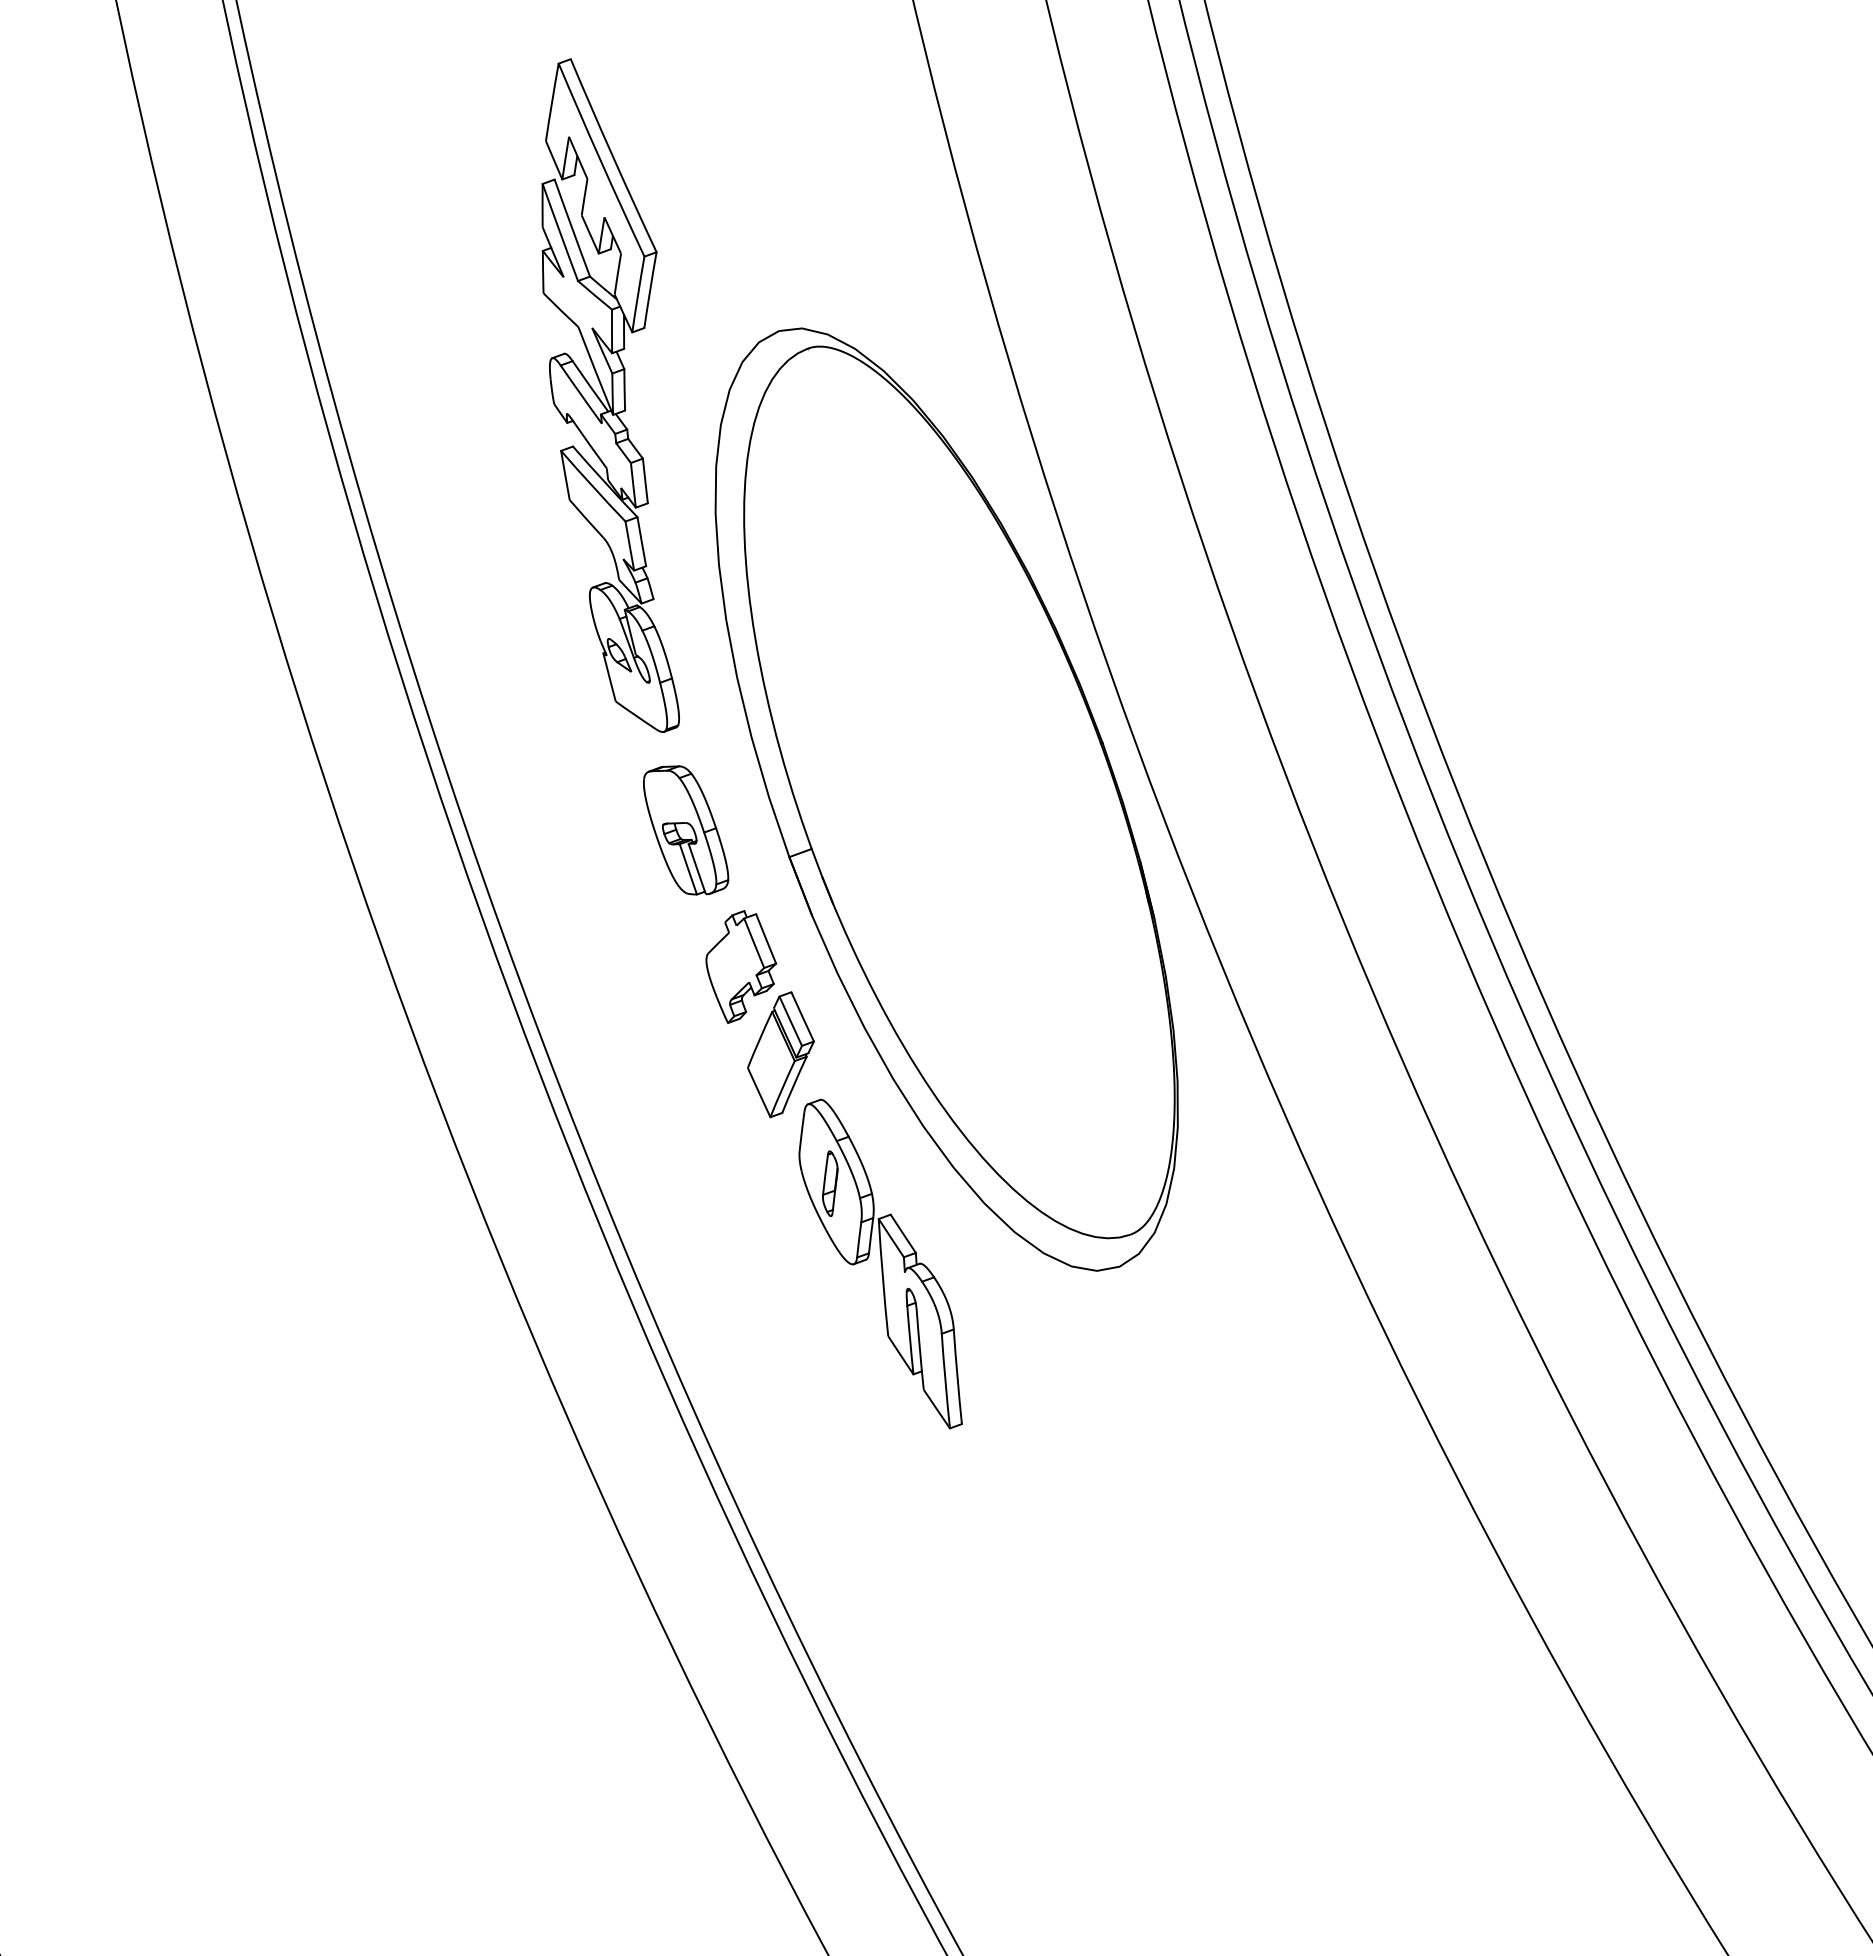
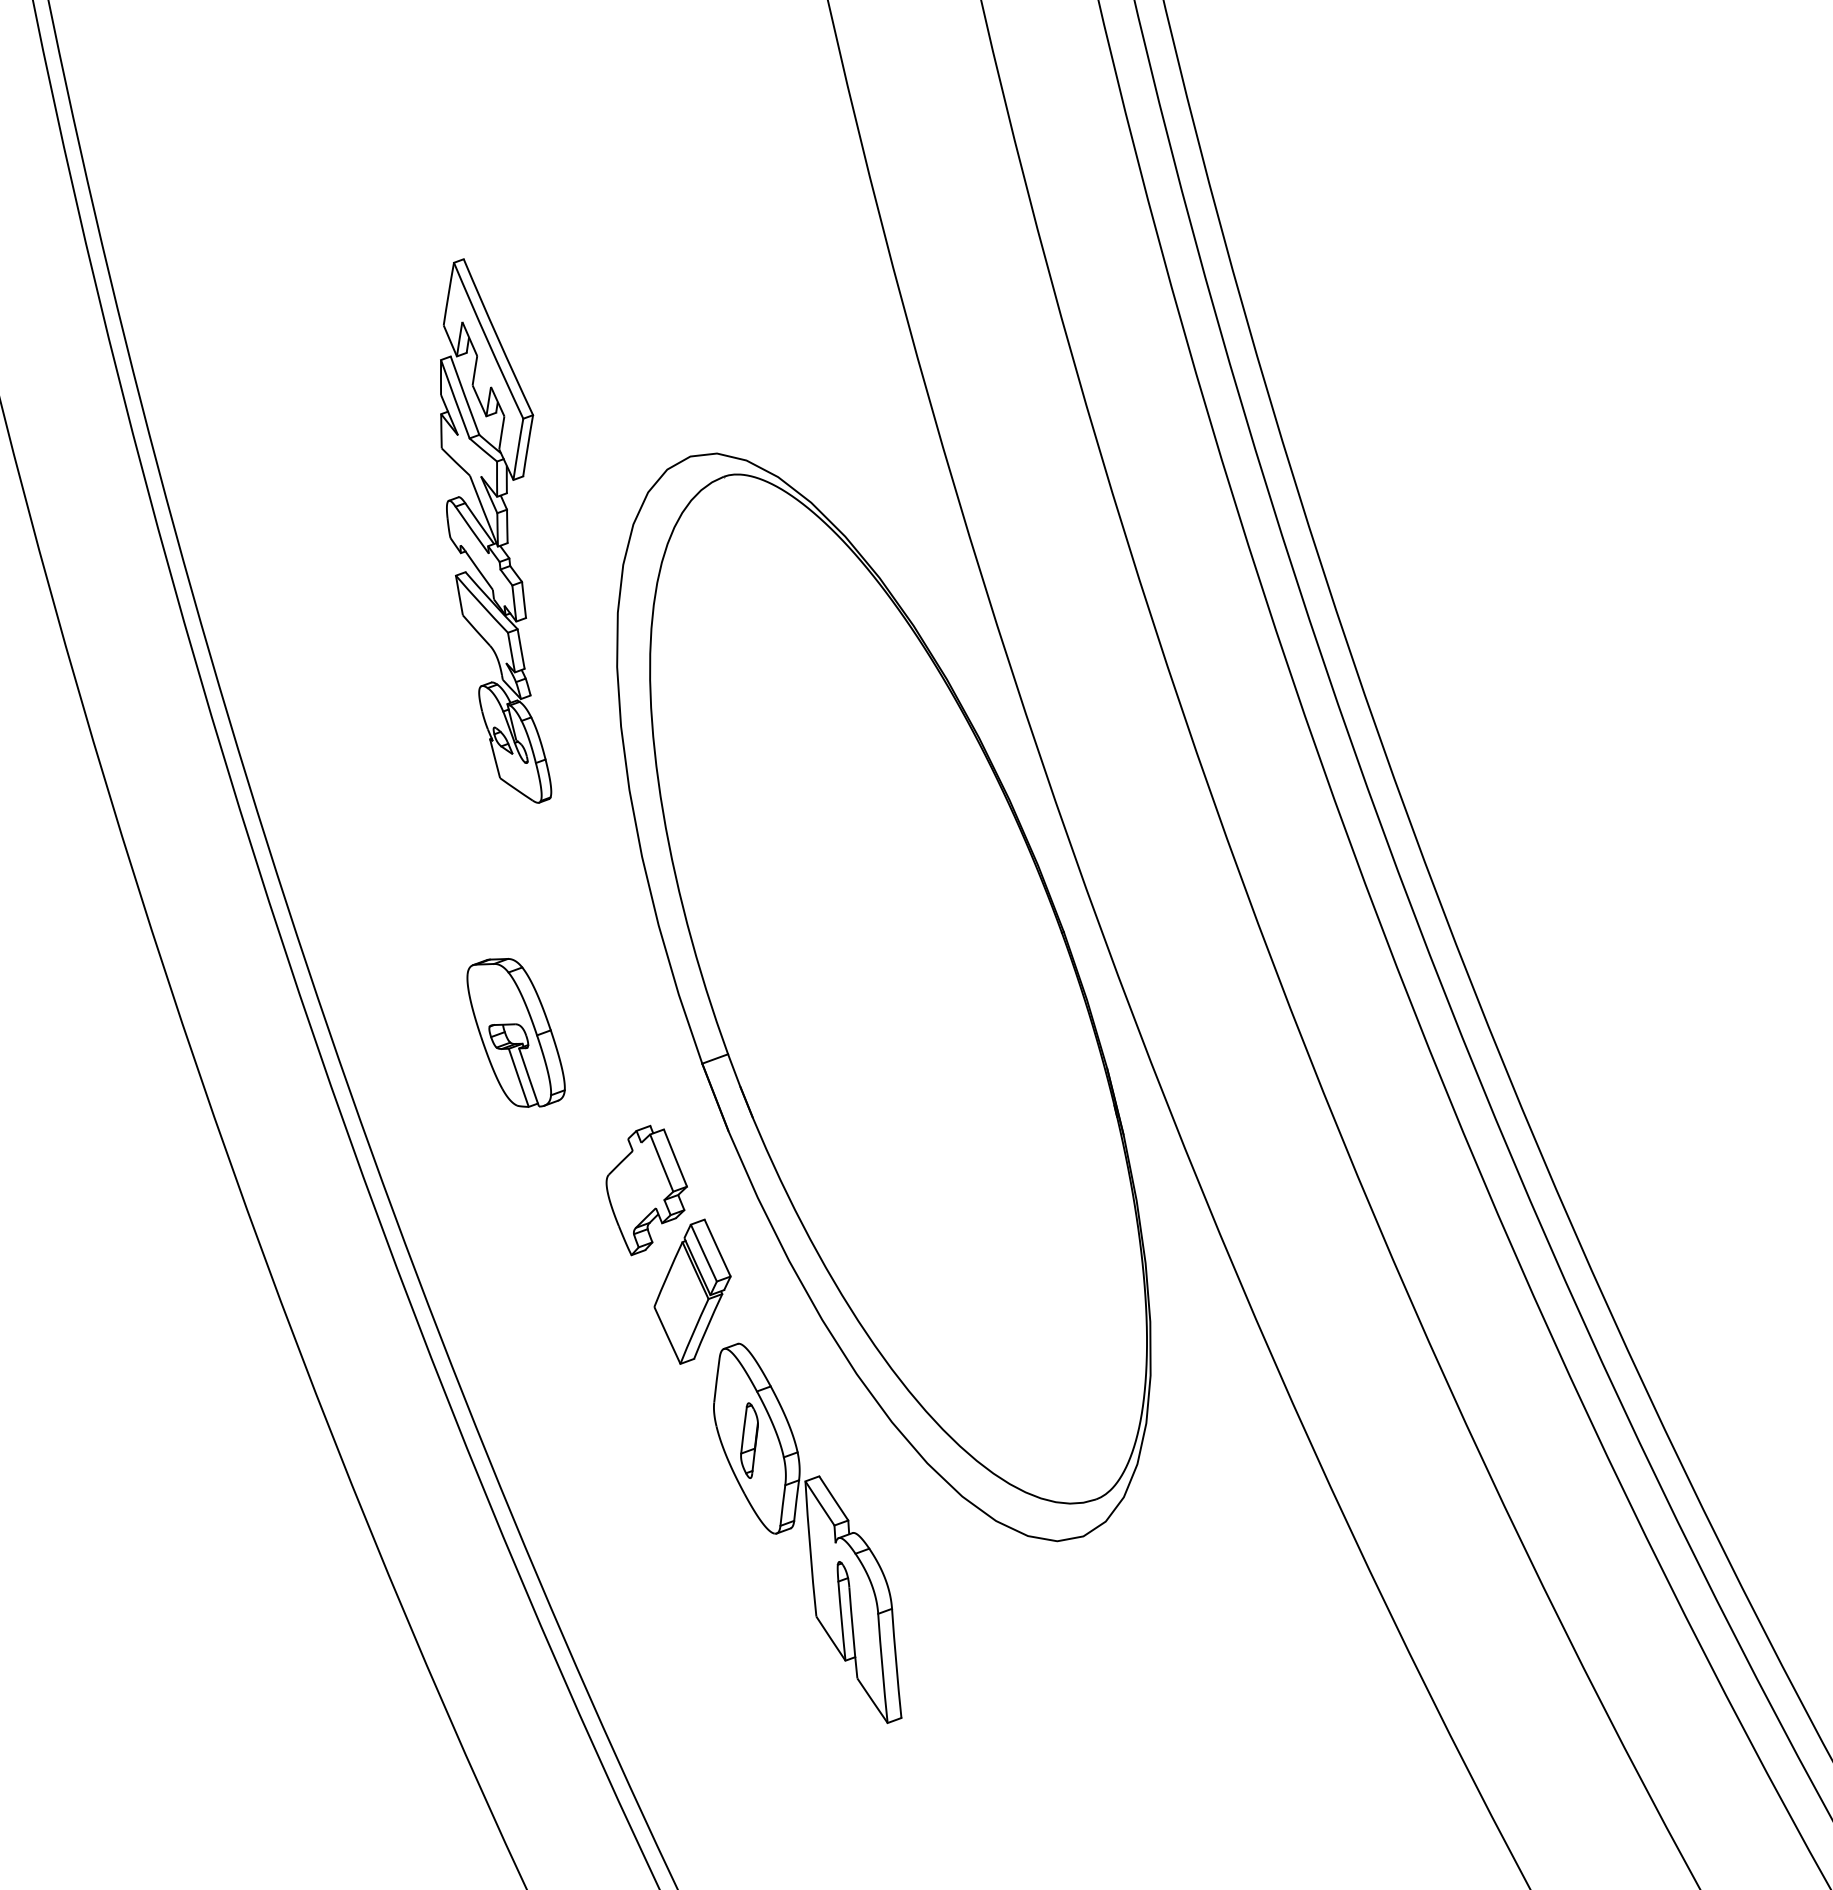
part: (610, 395) -> (495, 530), size x0.7
part: (686, 830) -> (516, 1032), moved

